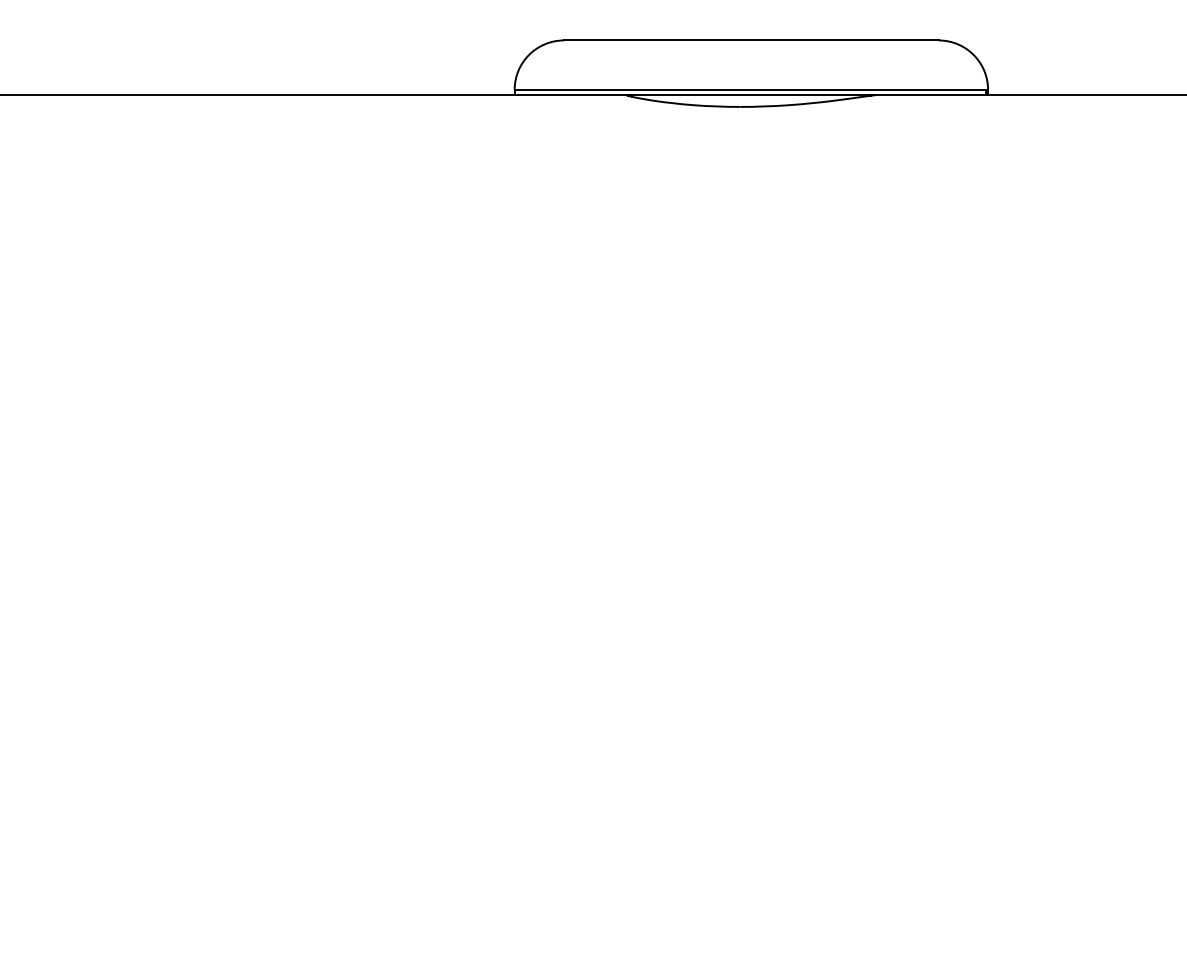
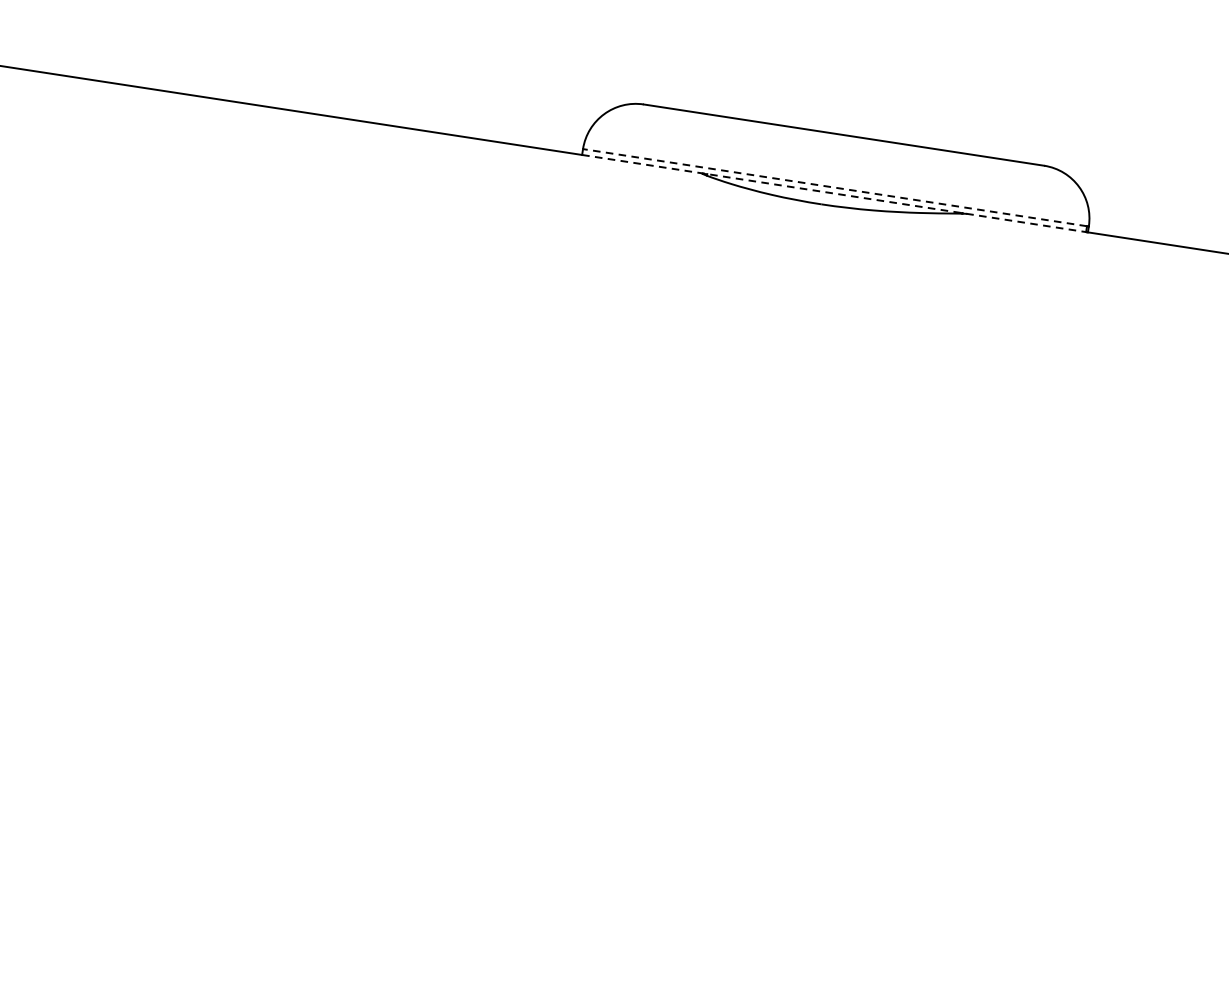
line: (750, 89) -> (835, 187), solid -> dashed
line: (750, 95) -> (834, 193), solid -> dashed

